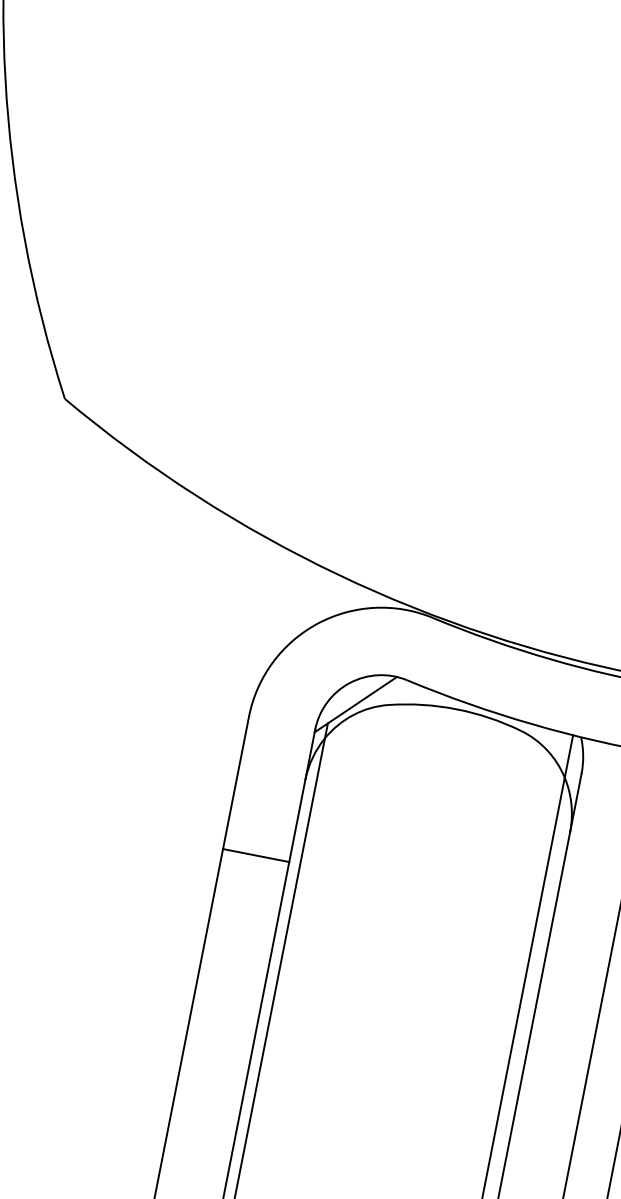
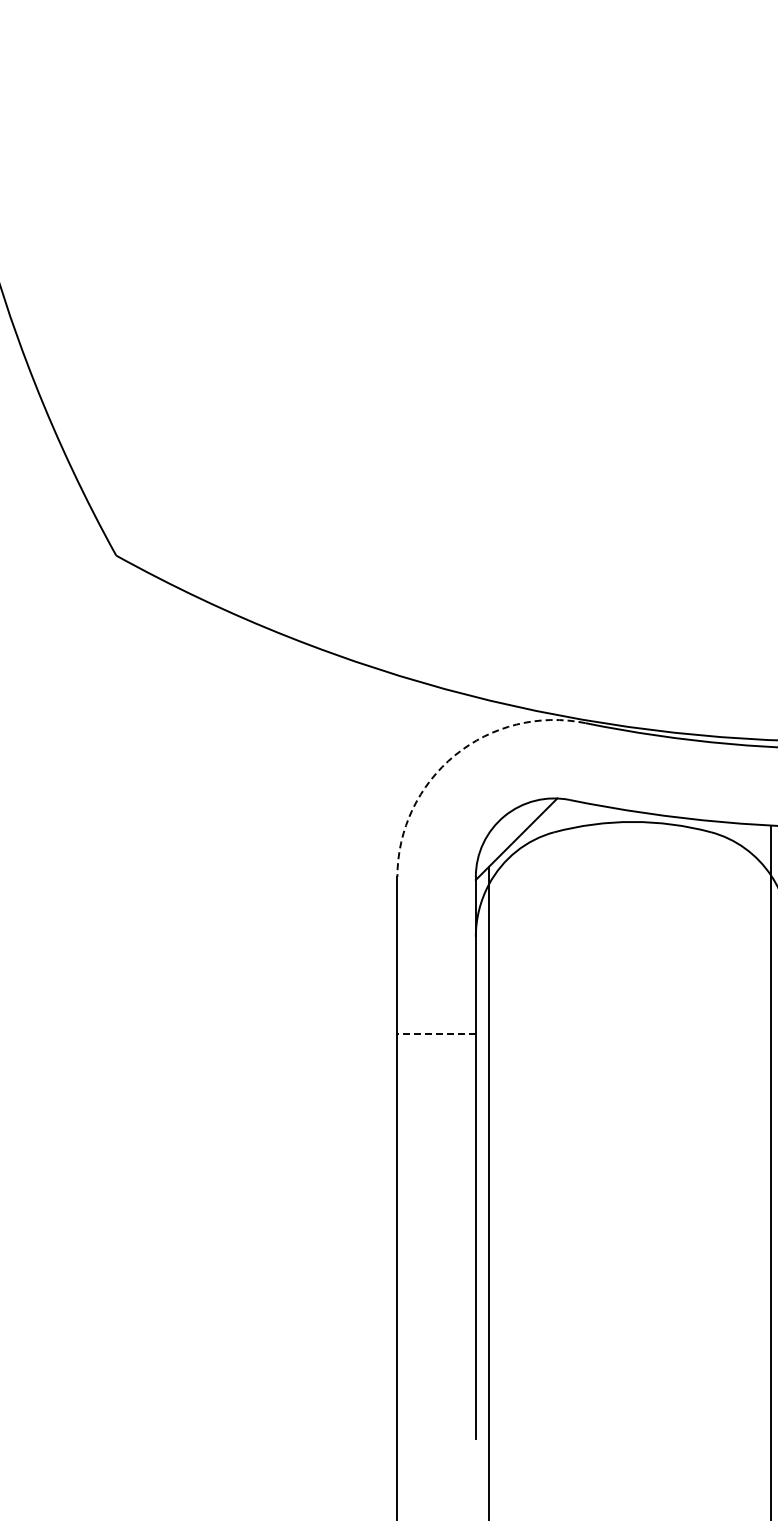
arc: (317, 623) -> (454, 755), solid -> dashed
line: (256, 855) -> (436, 1033), solid -> dashed

